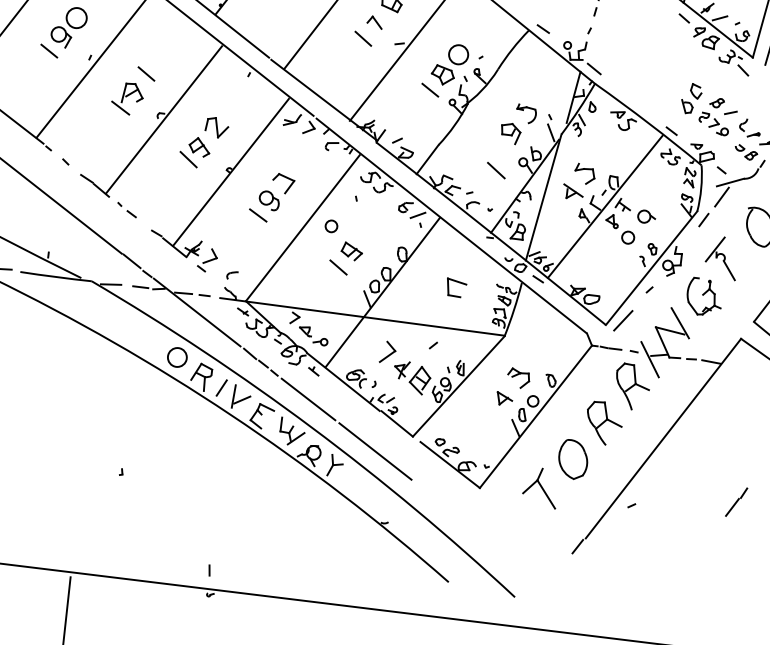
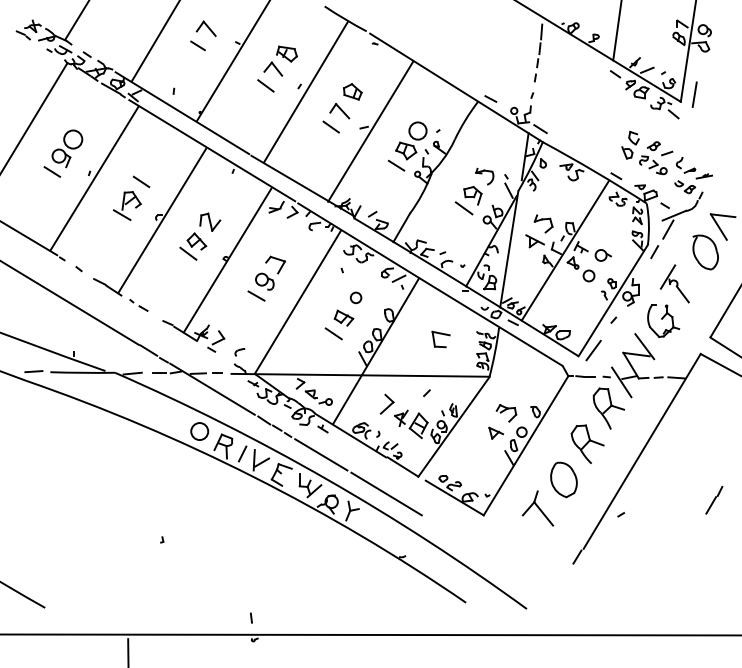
part: (374, 22) -> (339, 111), size x1.43
line: (495, 170) -> (463, 208), moved
circle: (330, 225) -> (355, 297), moved

